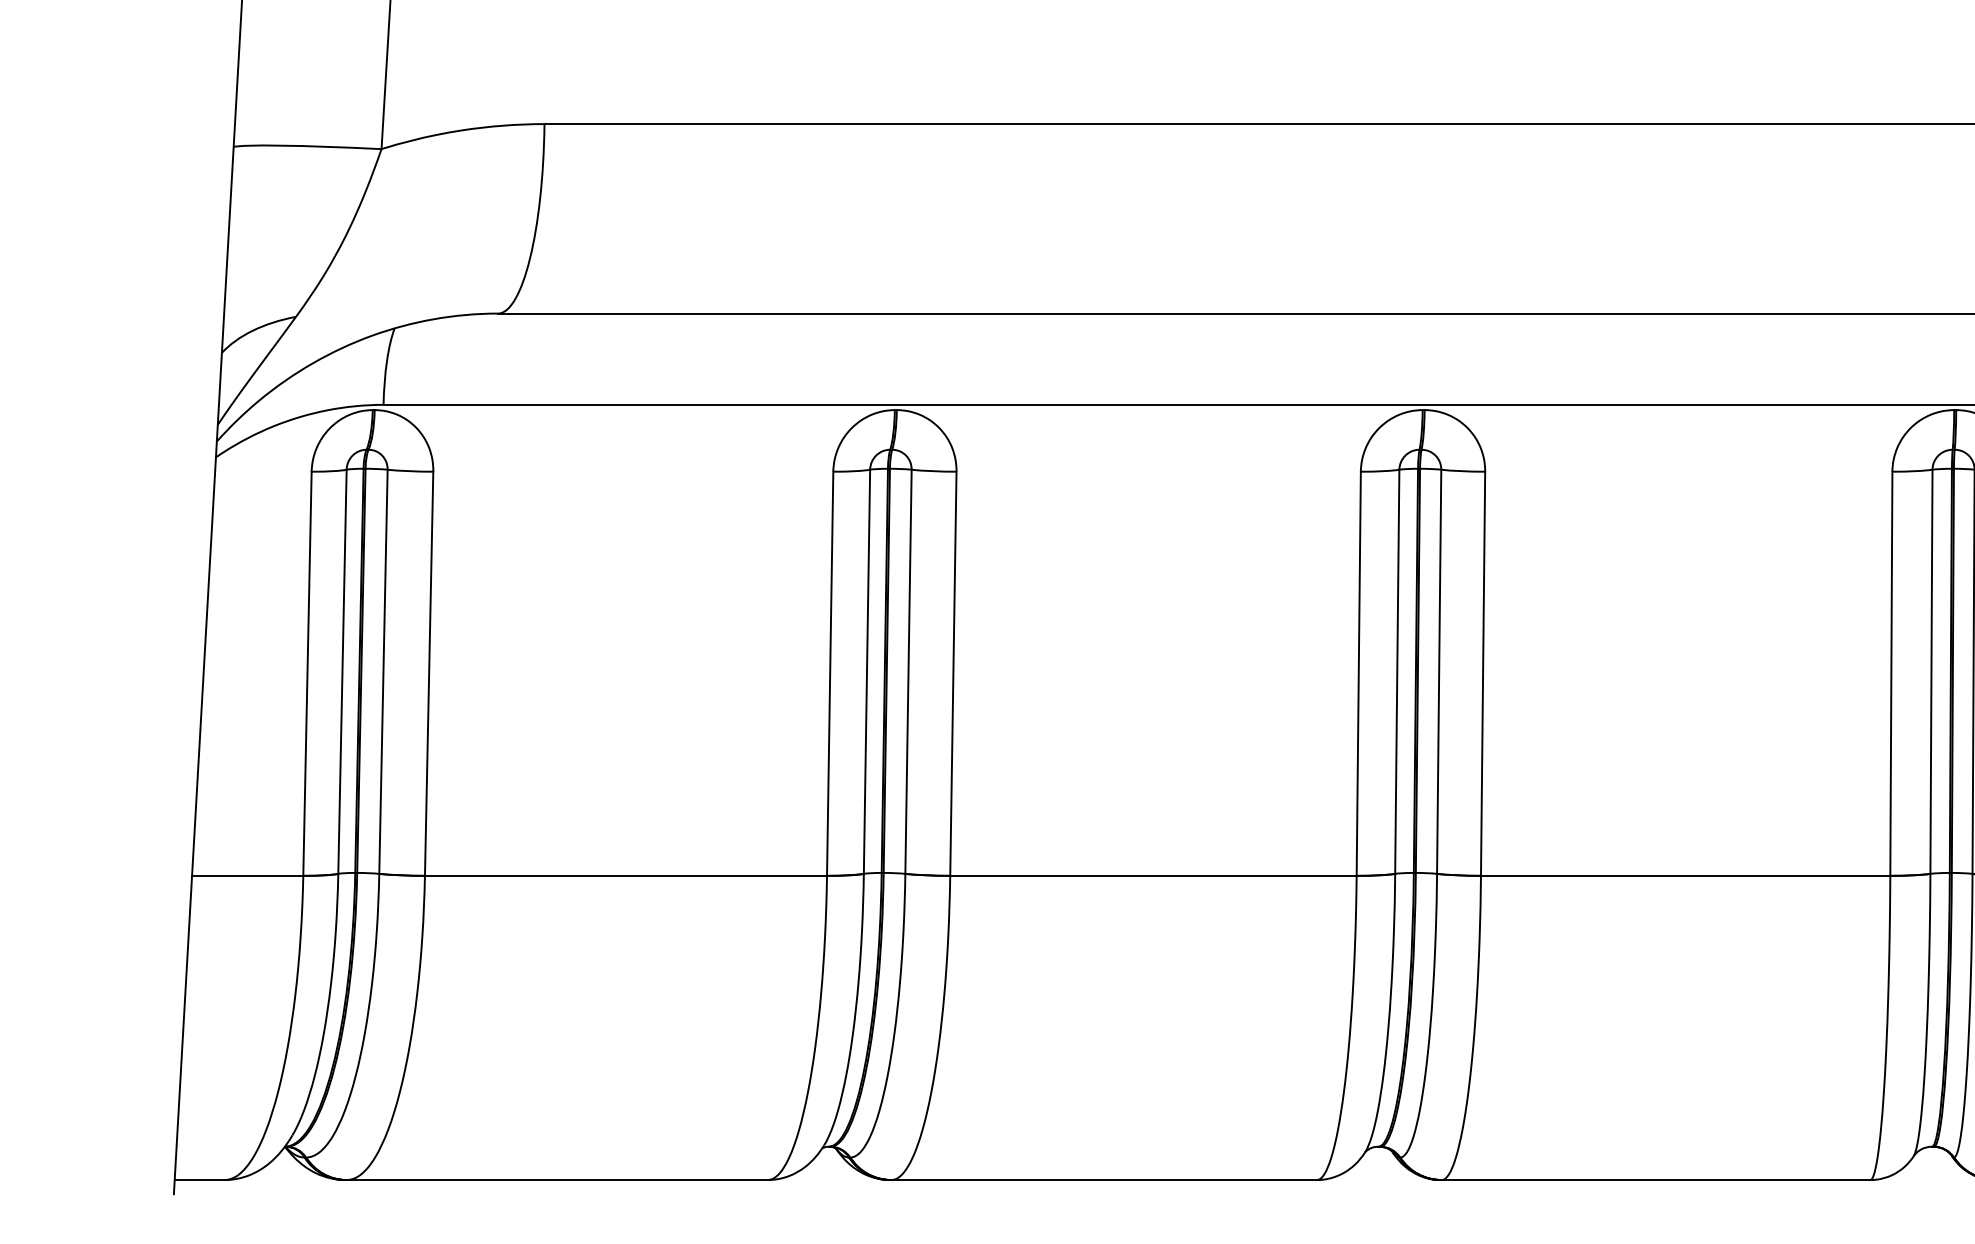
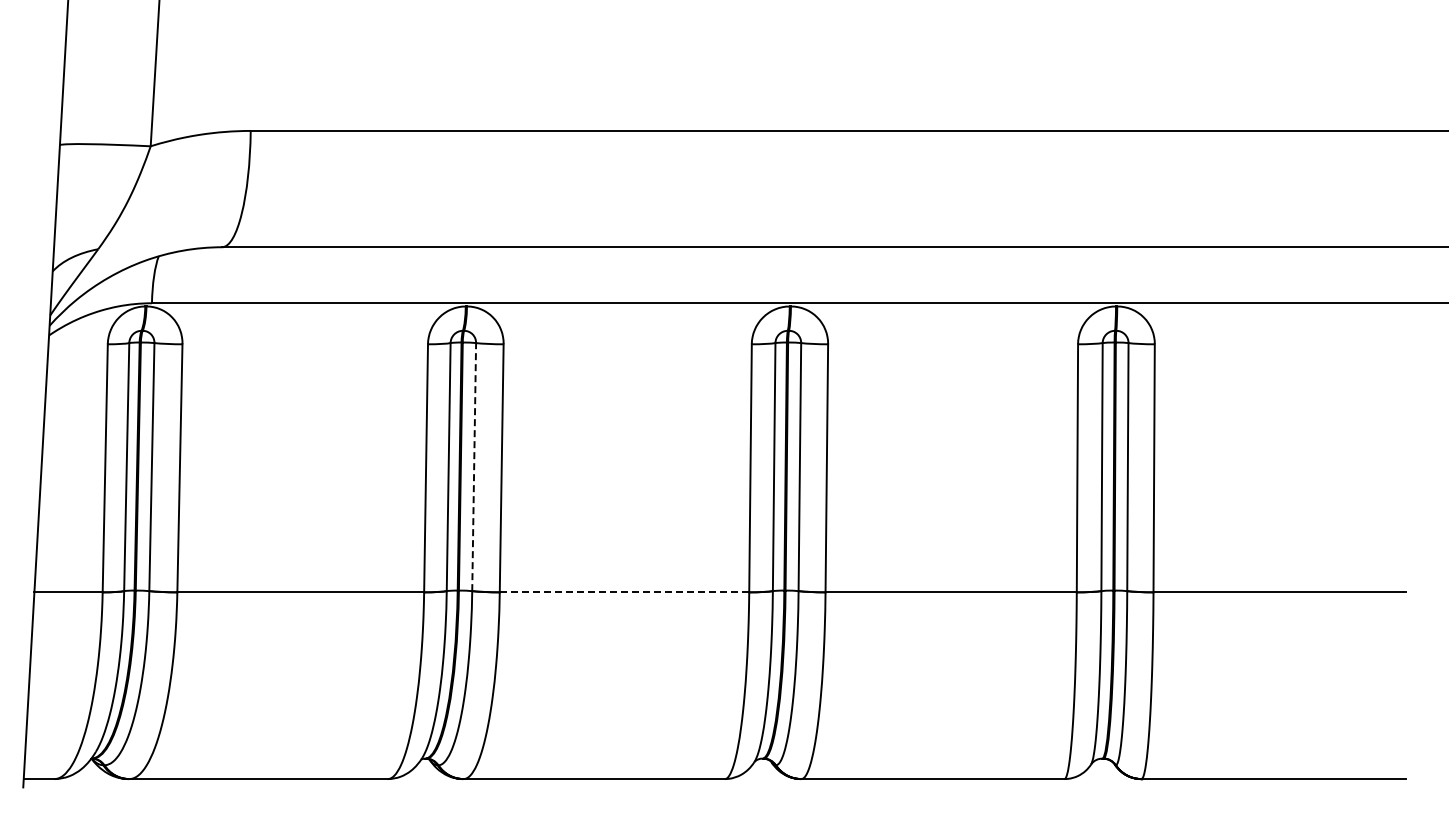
line: (909, 670) -> (474, 466), solid -> dashed
line: (1153, 876) -> (624, 592), solid -> dashed

